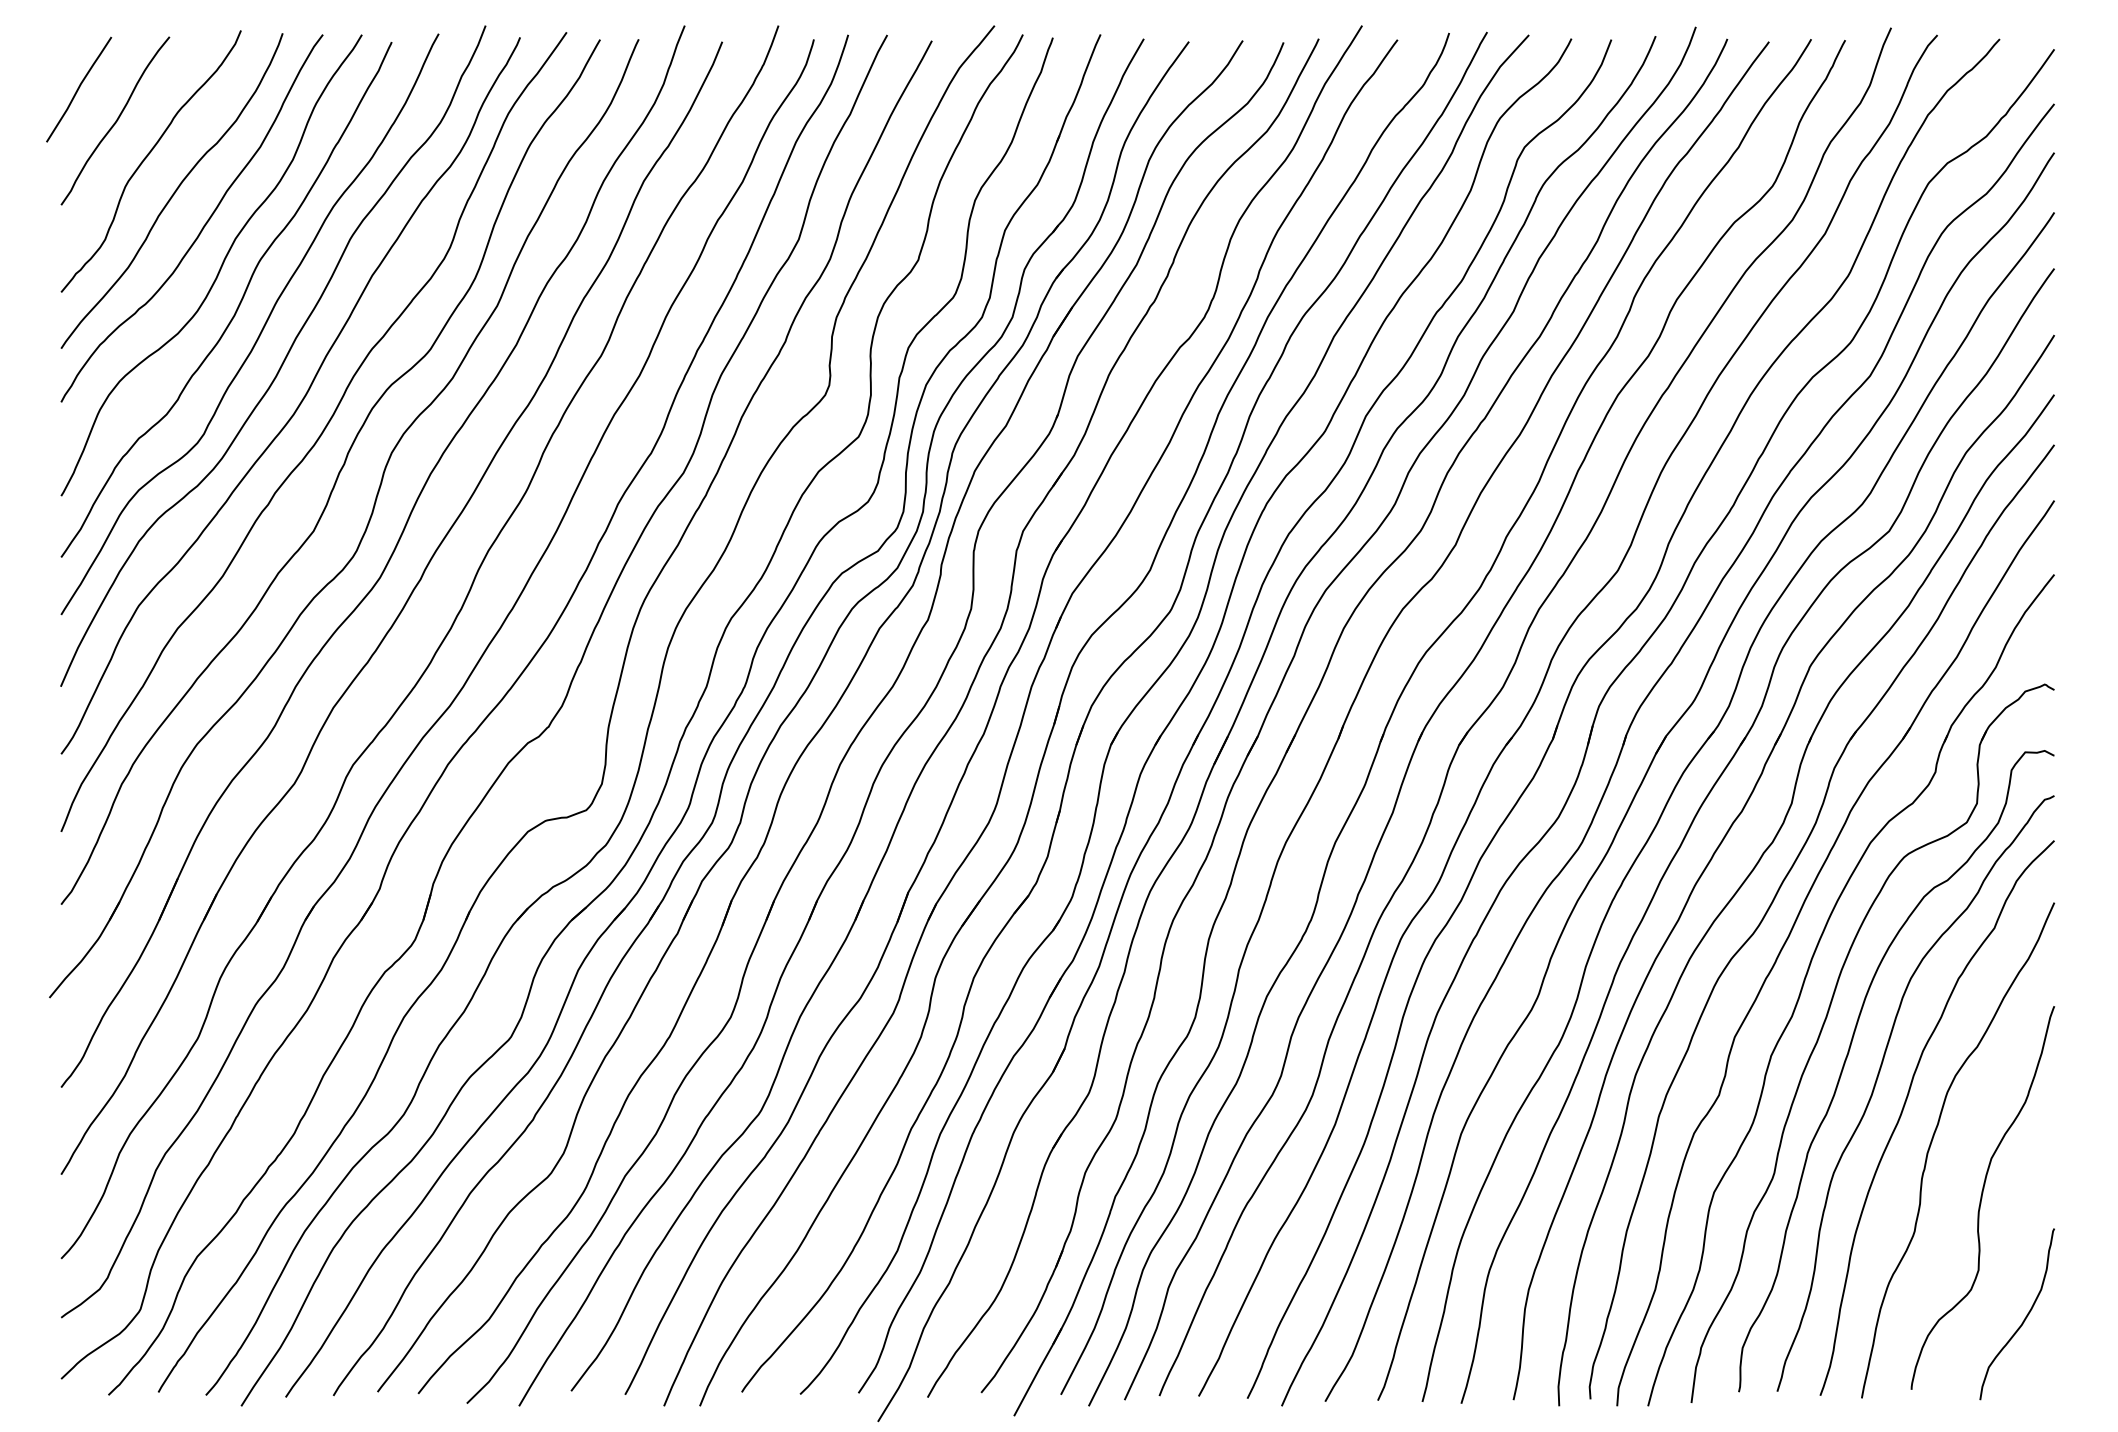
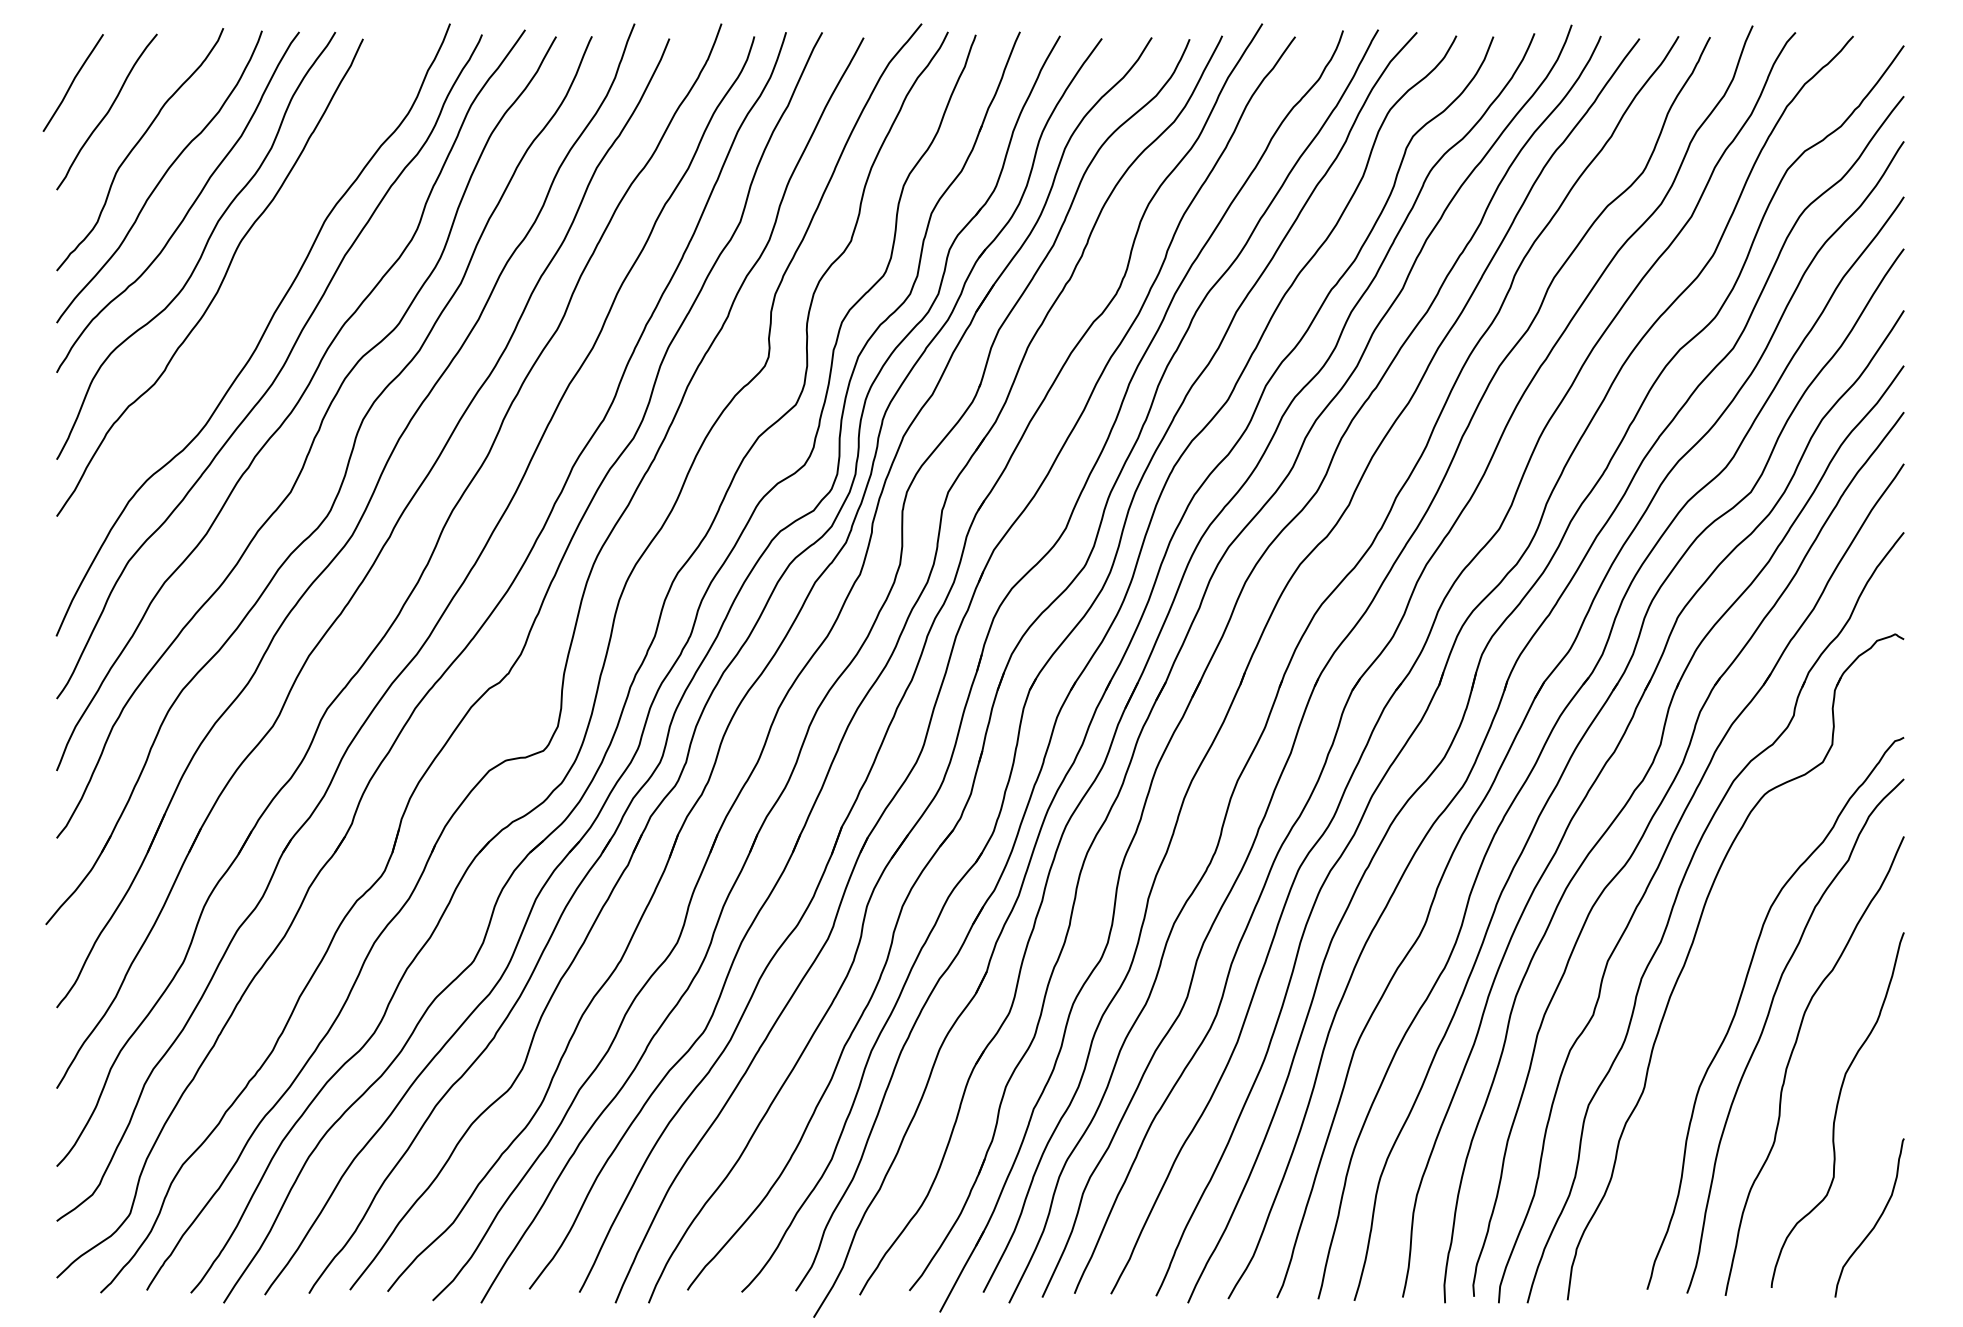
curve: (261, 329) -> (242, 305), removed
curve: (1848, 1055) -> (1713, 978), removed

